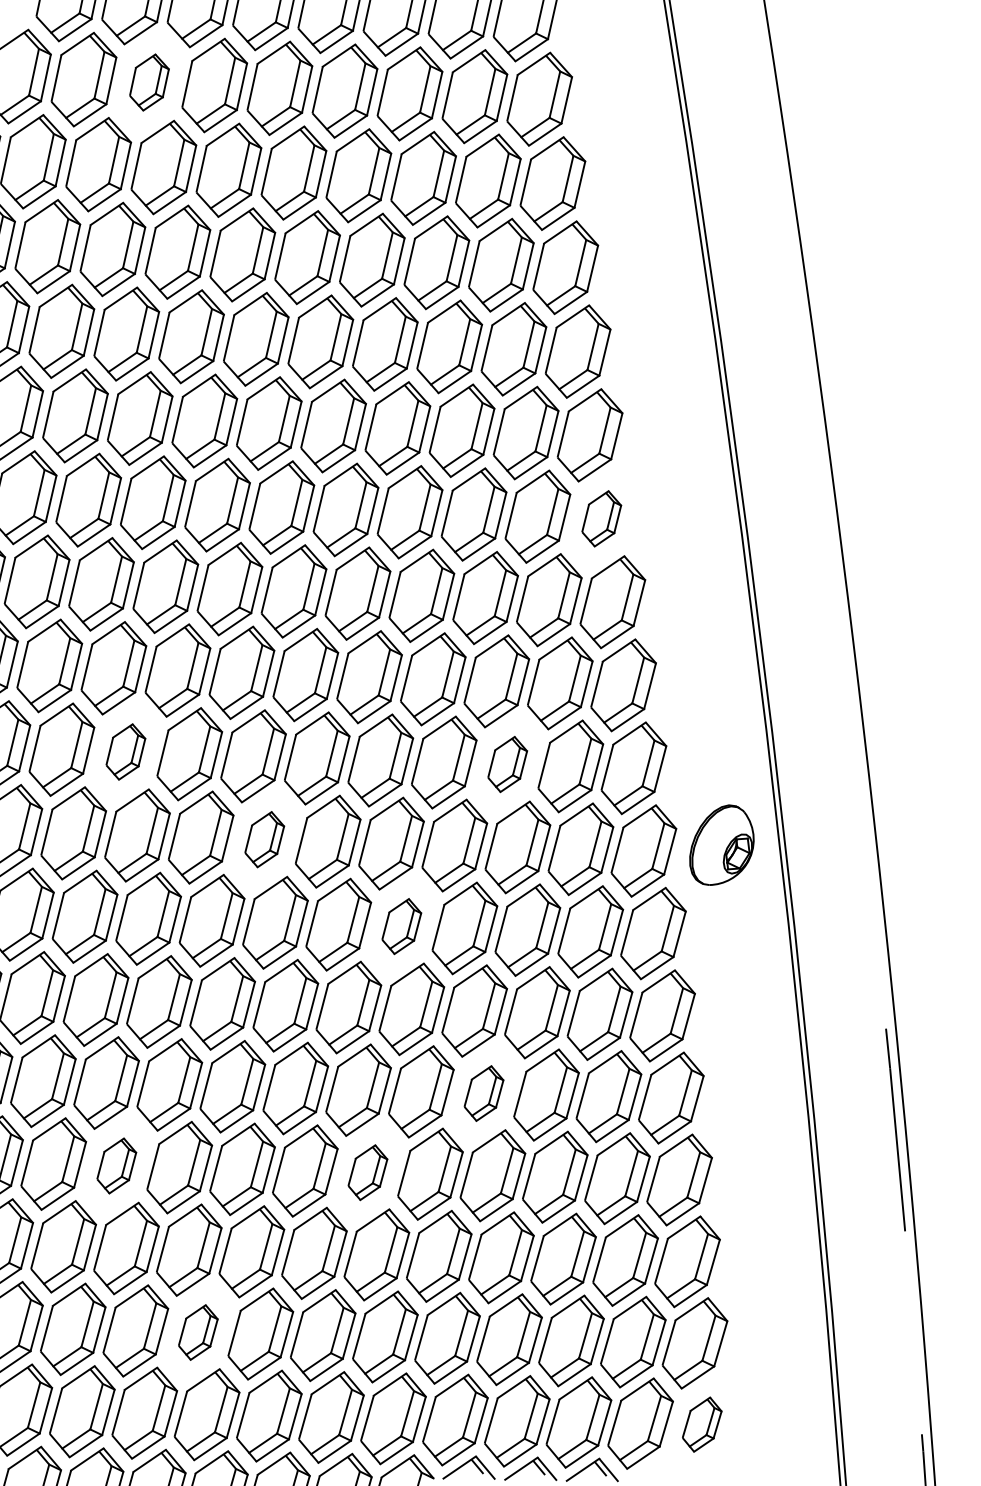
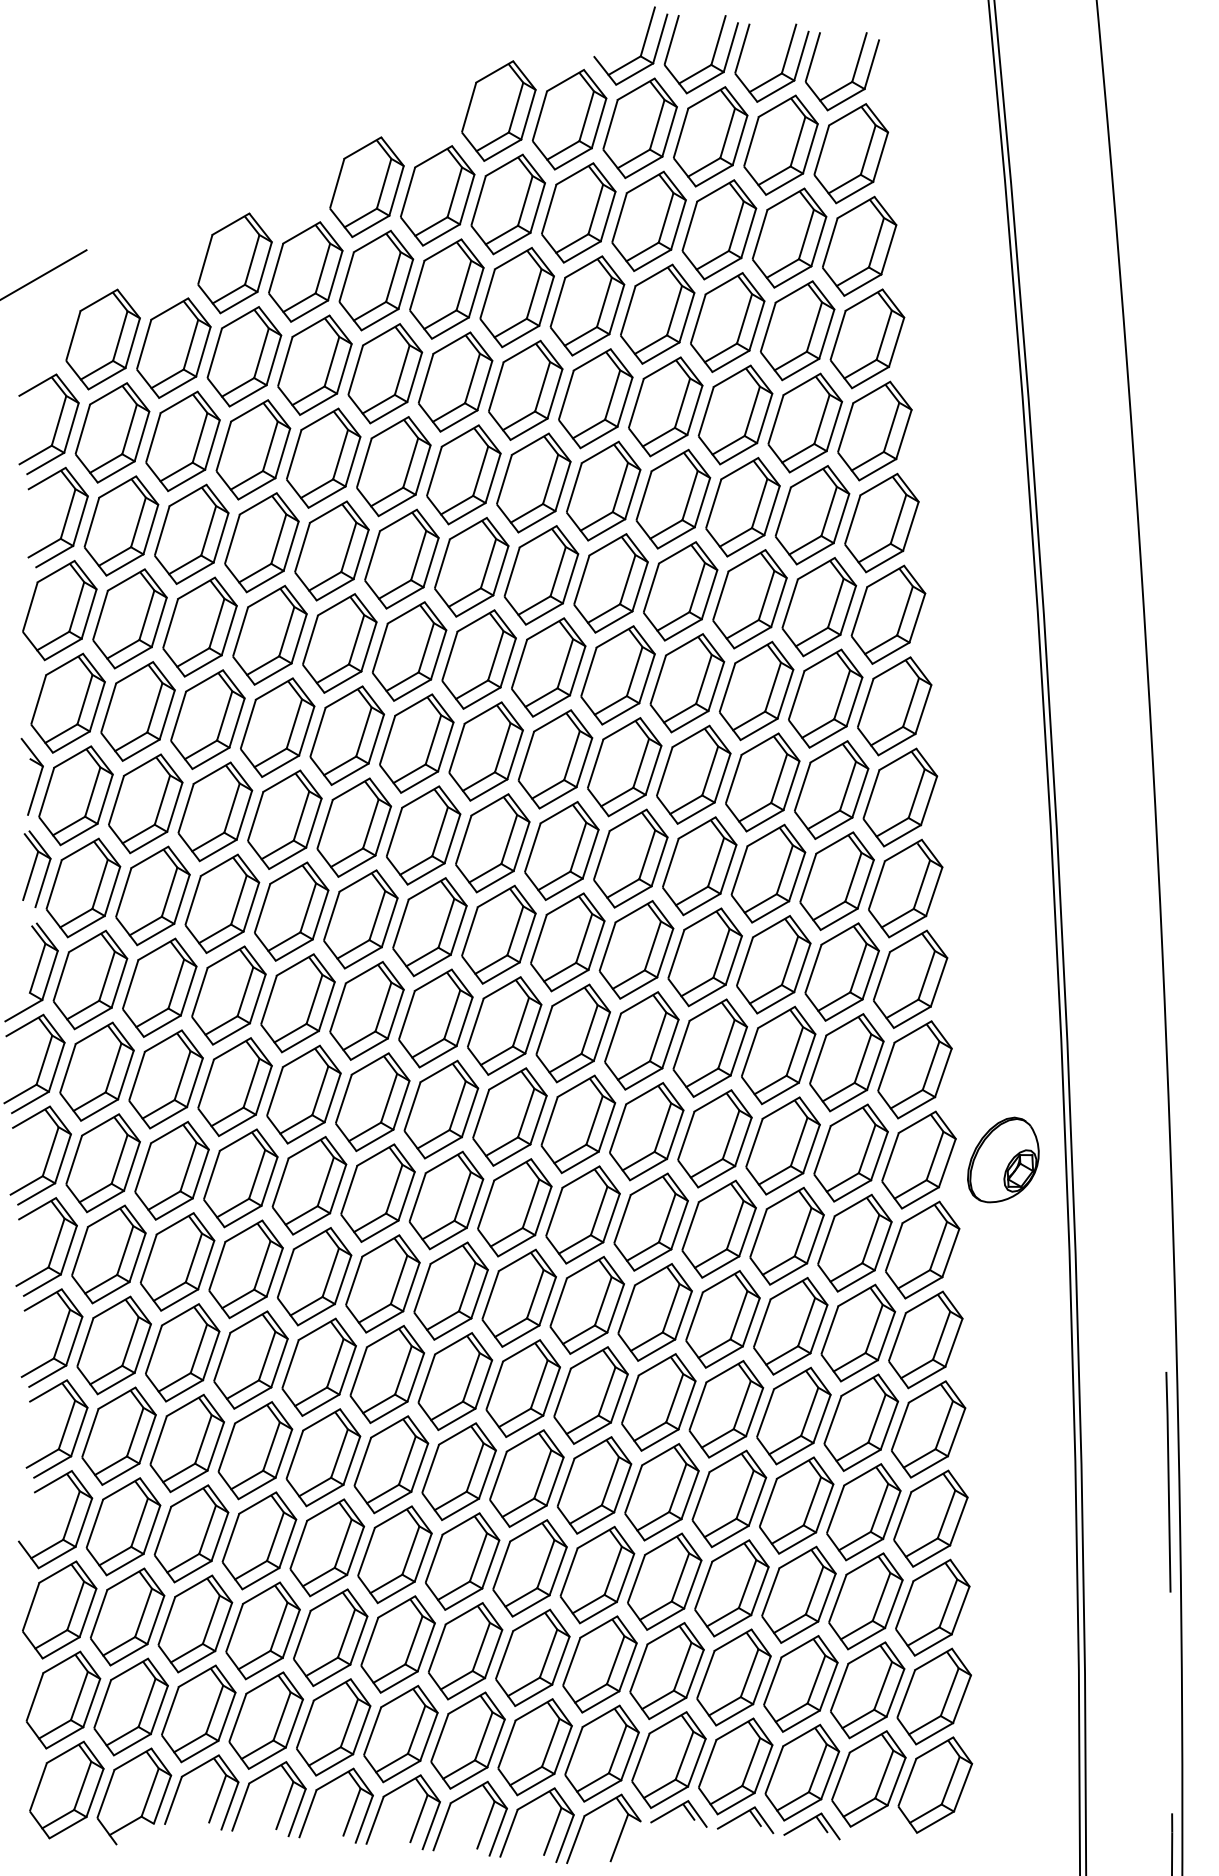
part: (149, 82) -> (446, 288), size x1.67
part: (601, 518) -> (900, 797), size x1.67
part: (125, 751) -> (366, 1010), size x1.67
part: (507, 764) -> (778, 1055), size x1.67
part: (264, 839) -> (509, 1116), size x1.67
part: (401, 926) -> (650, 1221), size x1.67
part: (484, 1093) -> (726, 1409), size x1.67
part: (116, 1165) -> (323, 1457), size x1.67
part: (367, 1172) -> (594, 1485), size x1.67
part: (197, 1332) -> (397, 1644), size x1.67
part: (702, 1424) -> (935, 1784), size x1.67

